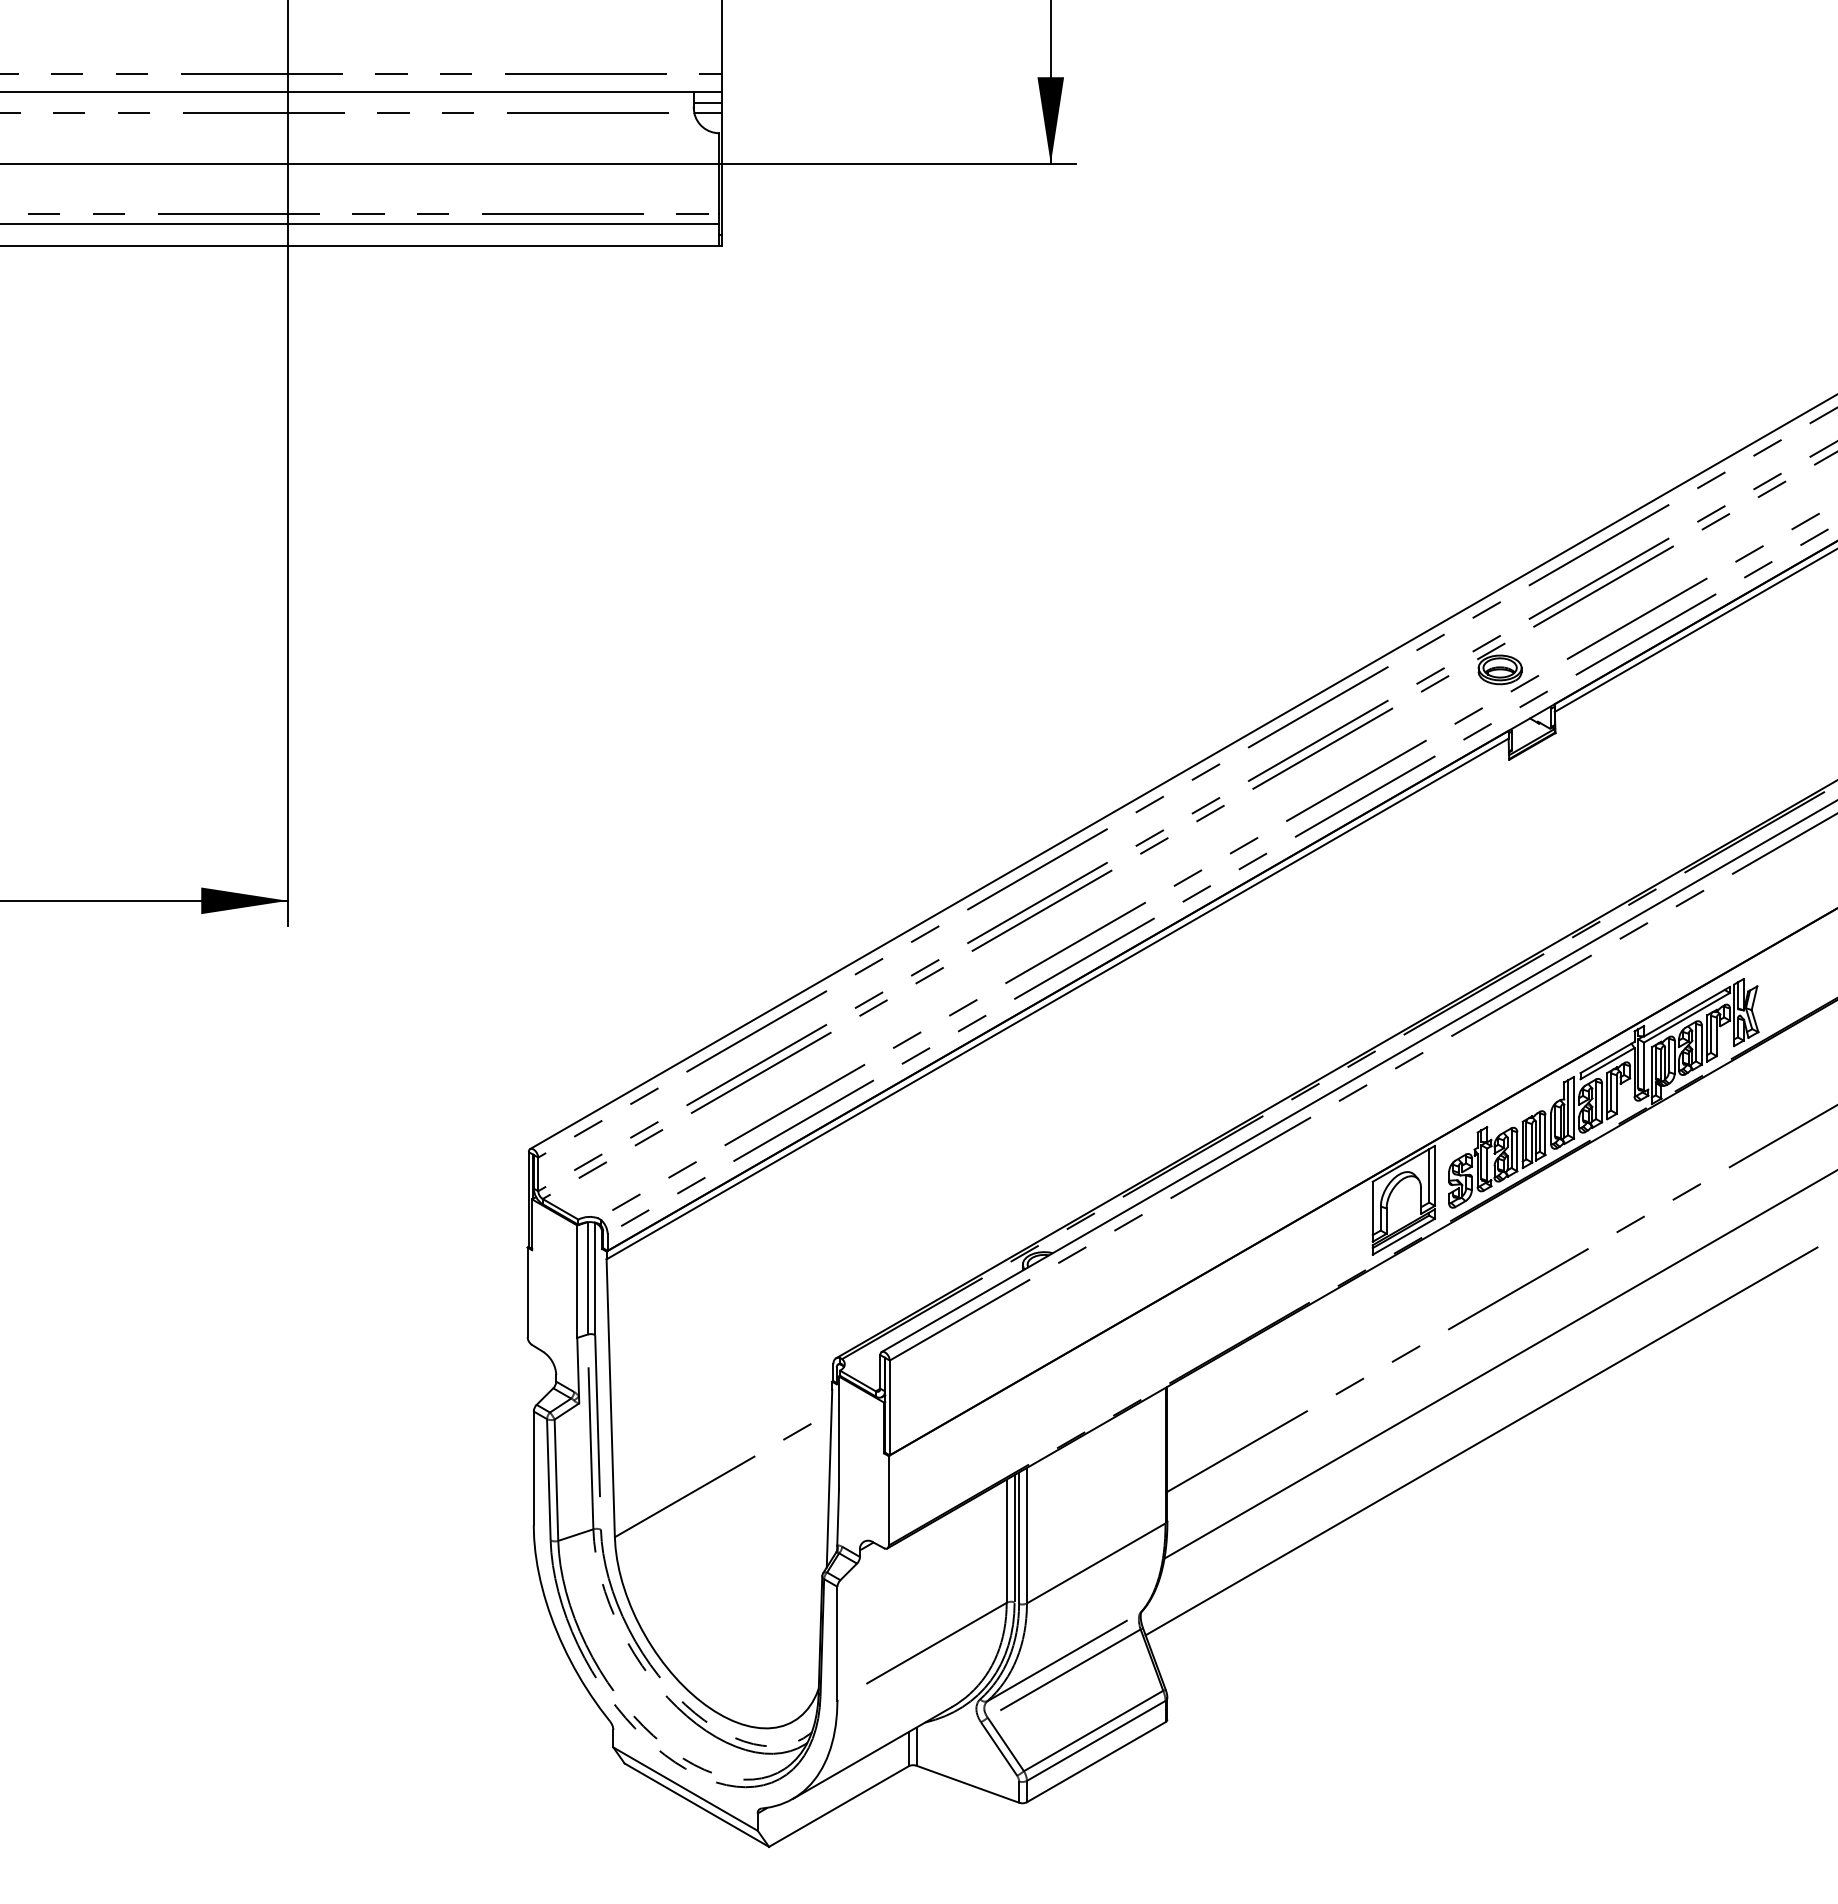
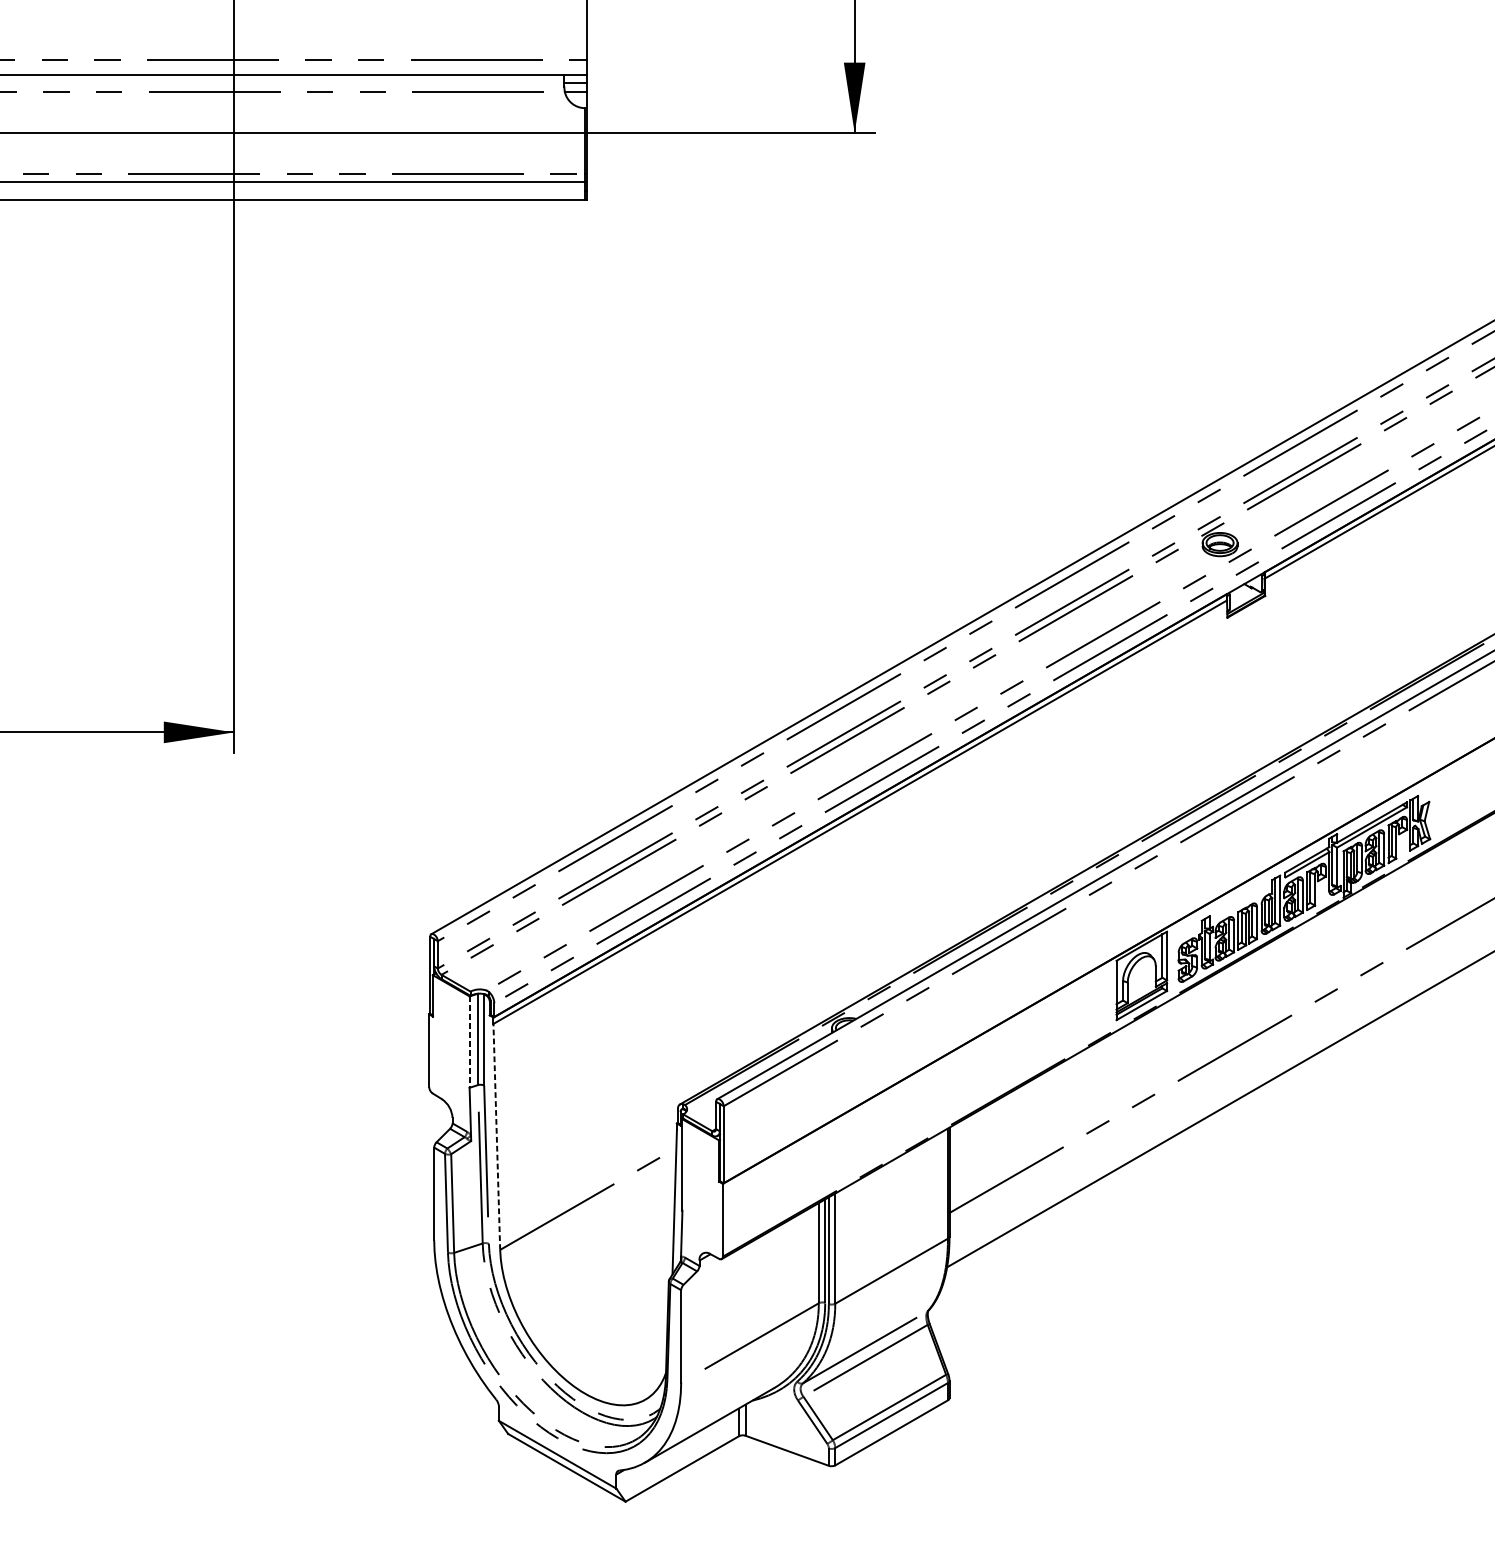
line: (577, 1282) -> (469, 1042), solid -> dashed
line: (610, 1398) -> (496, 1137), solid -> dashed
line: (1481, 1441) -> (1204, 1172), removed

